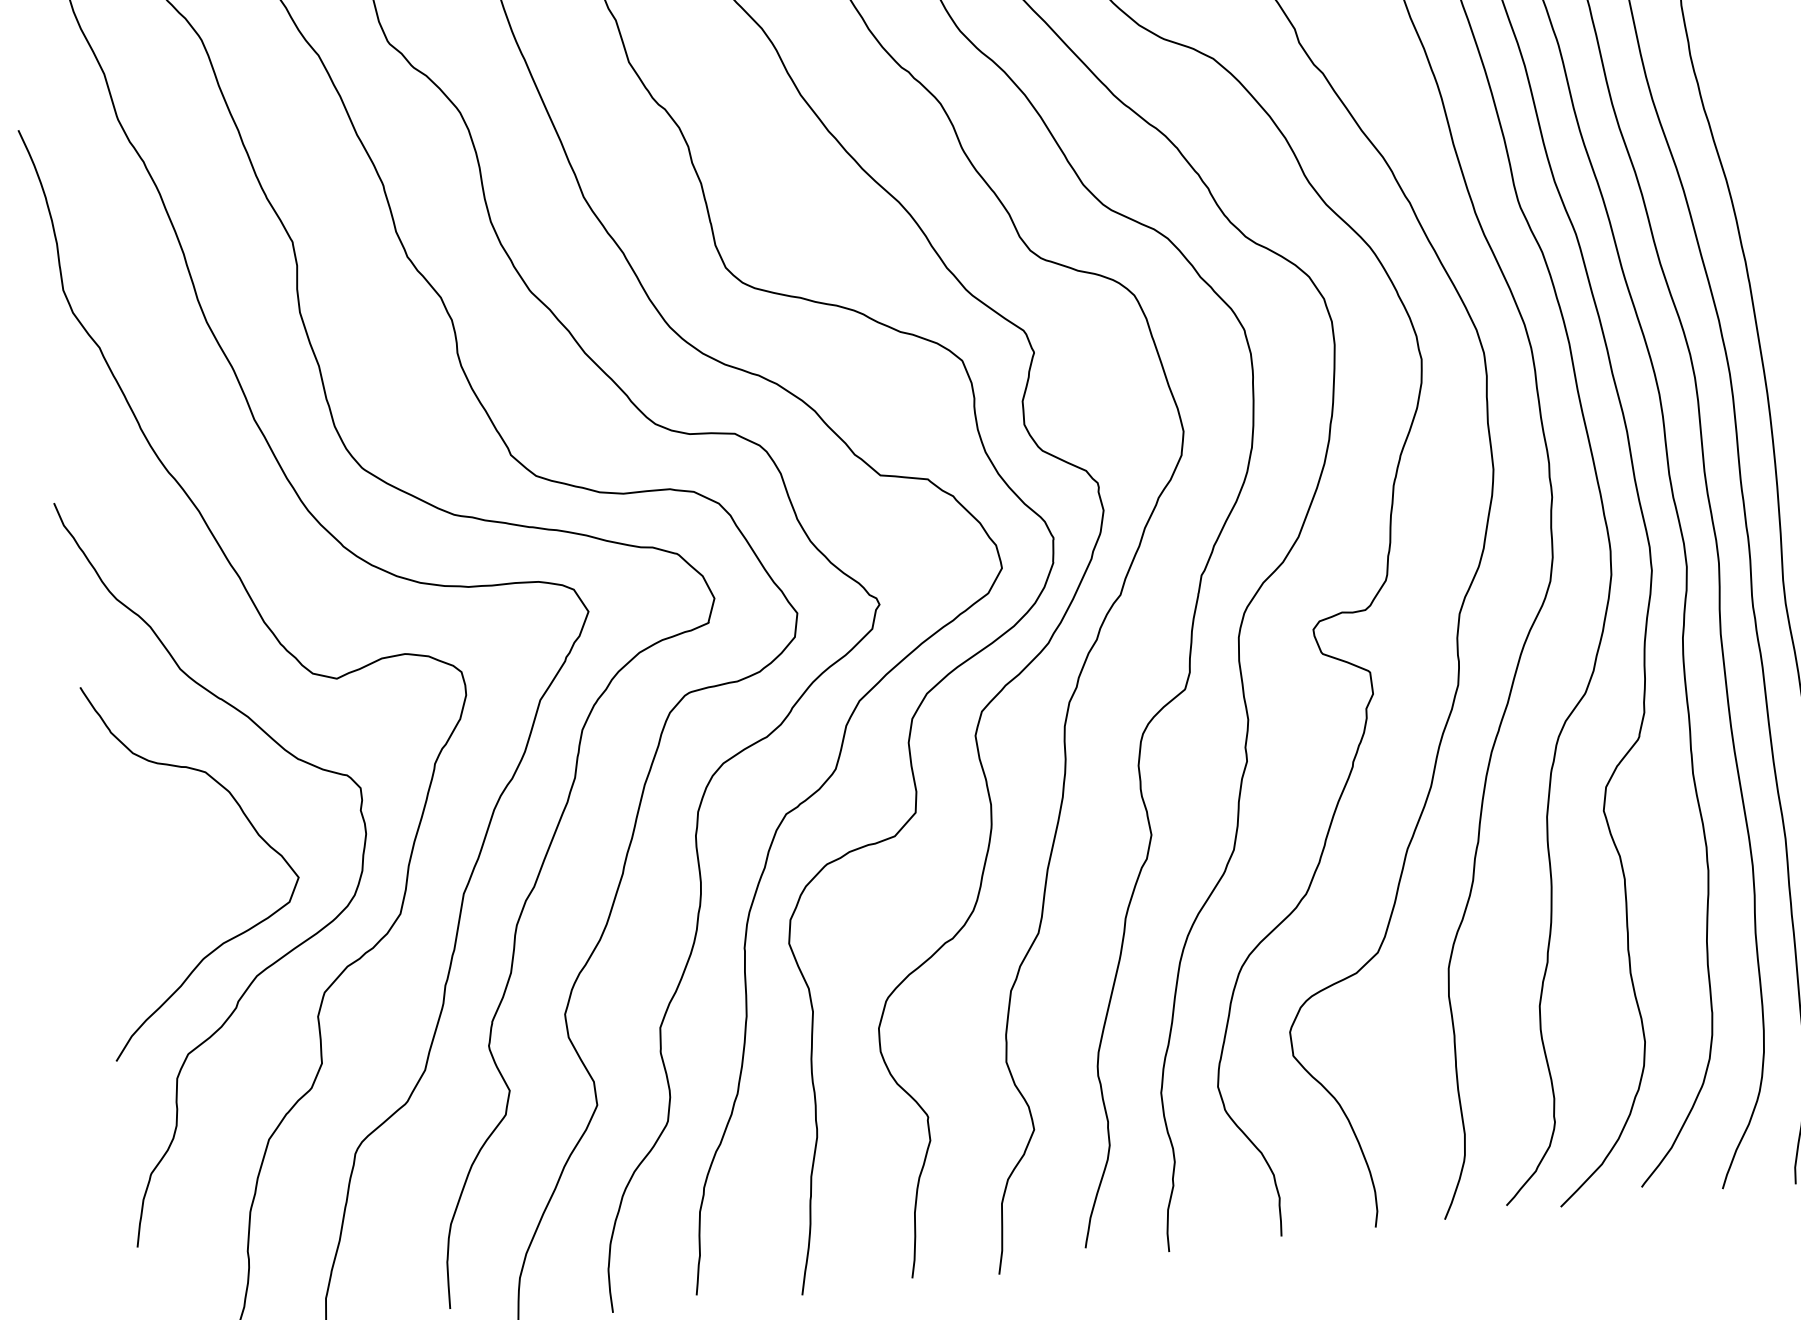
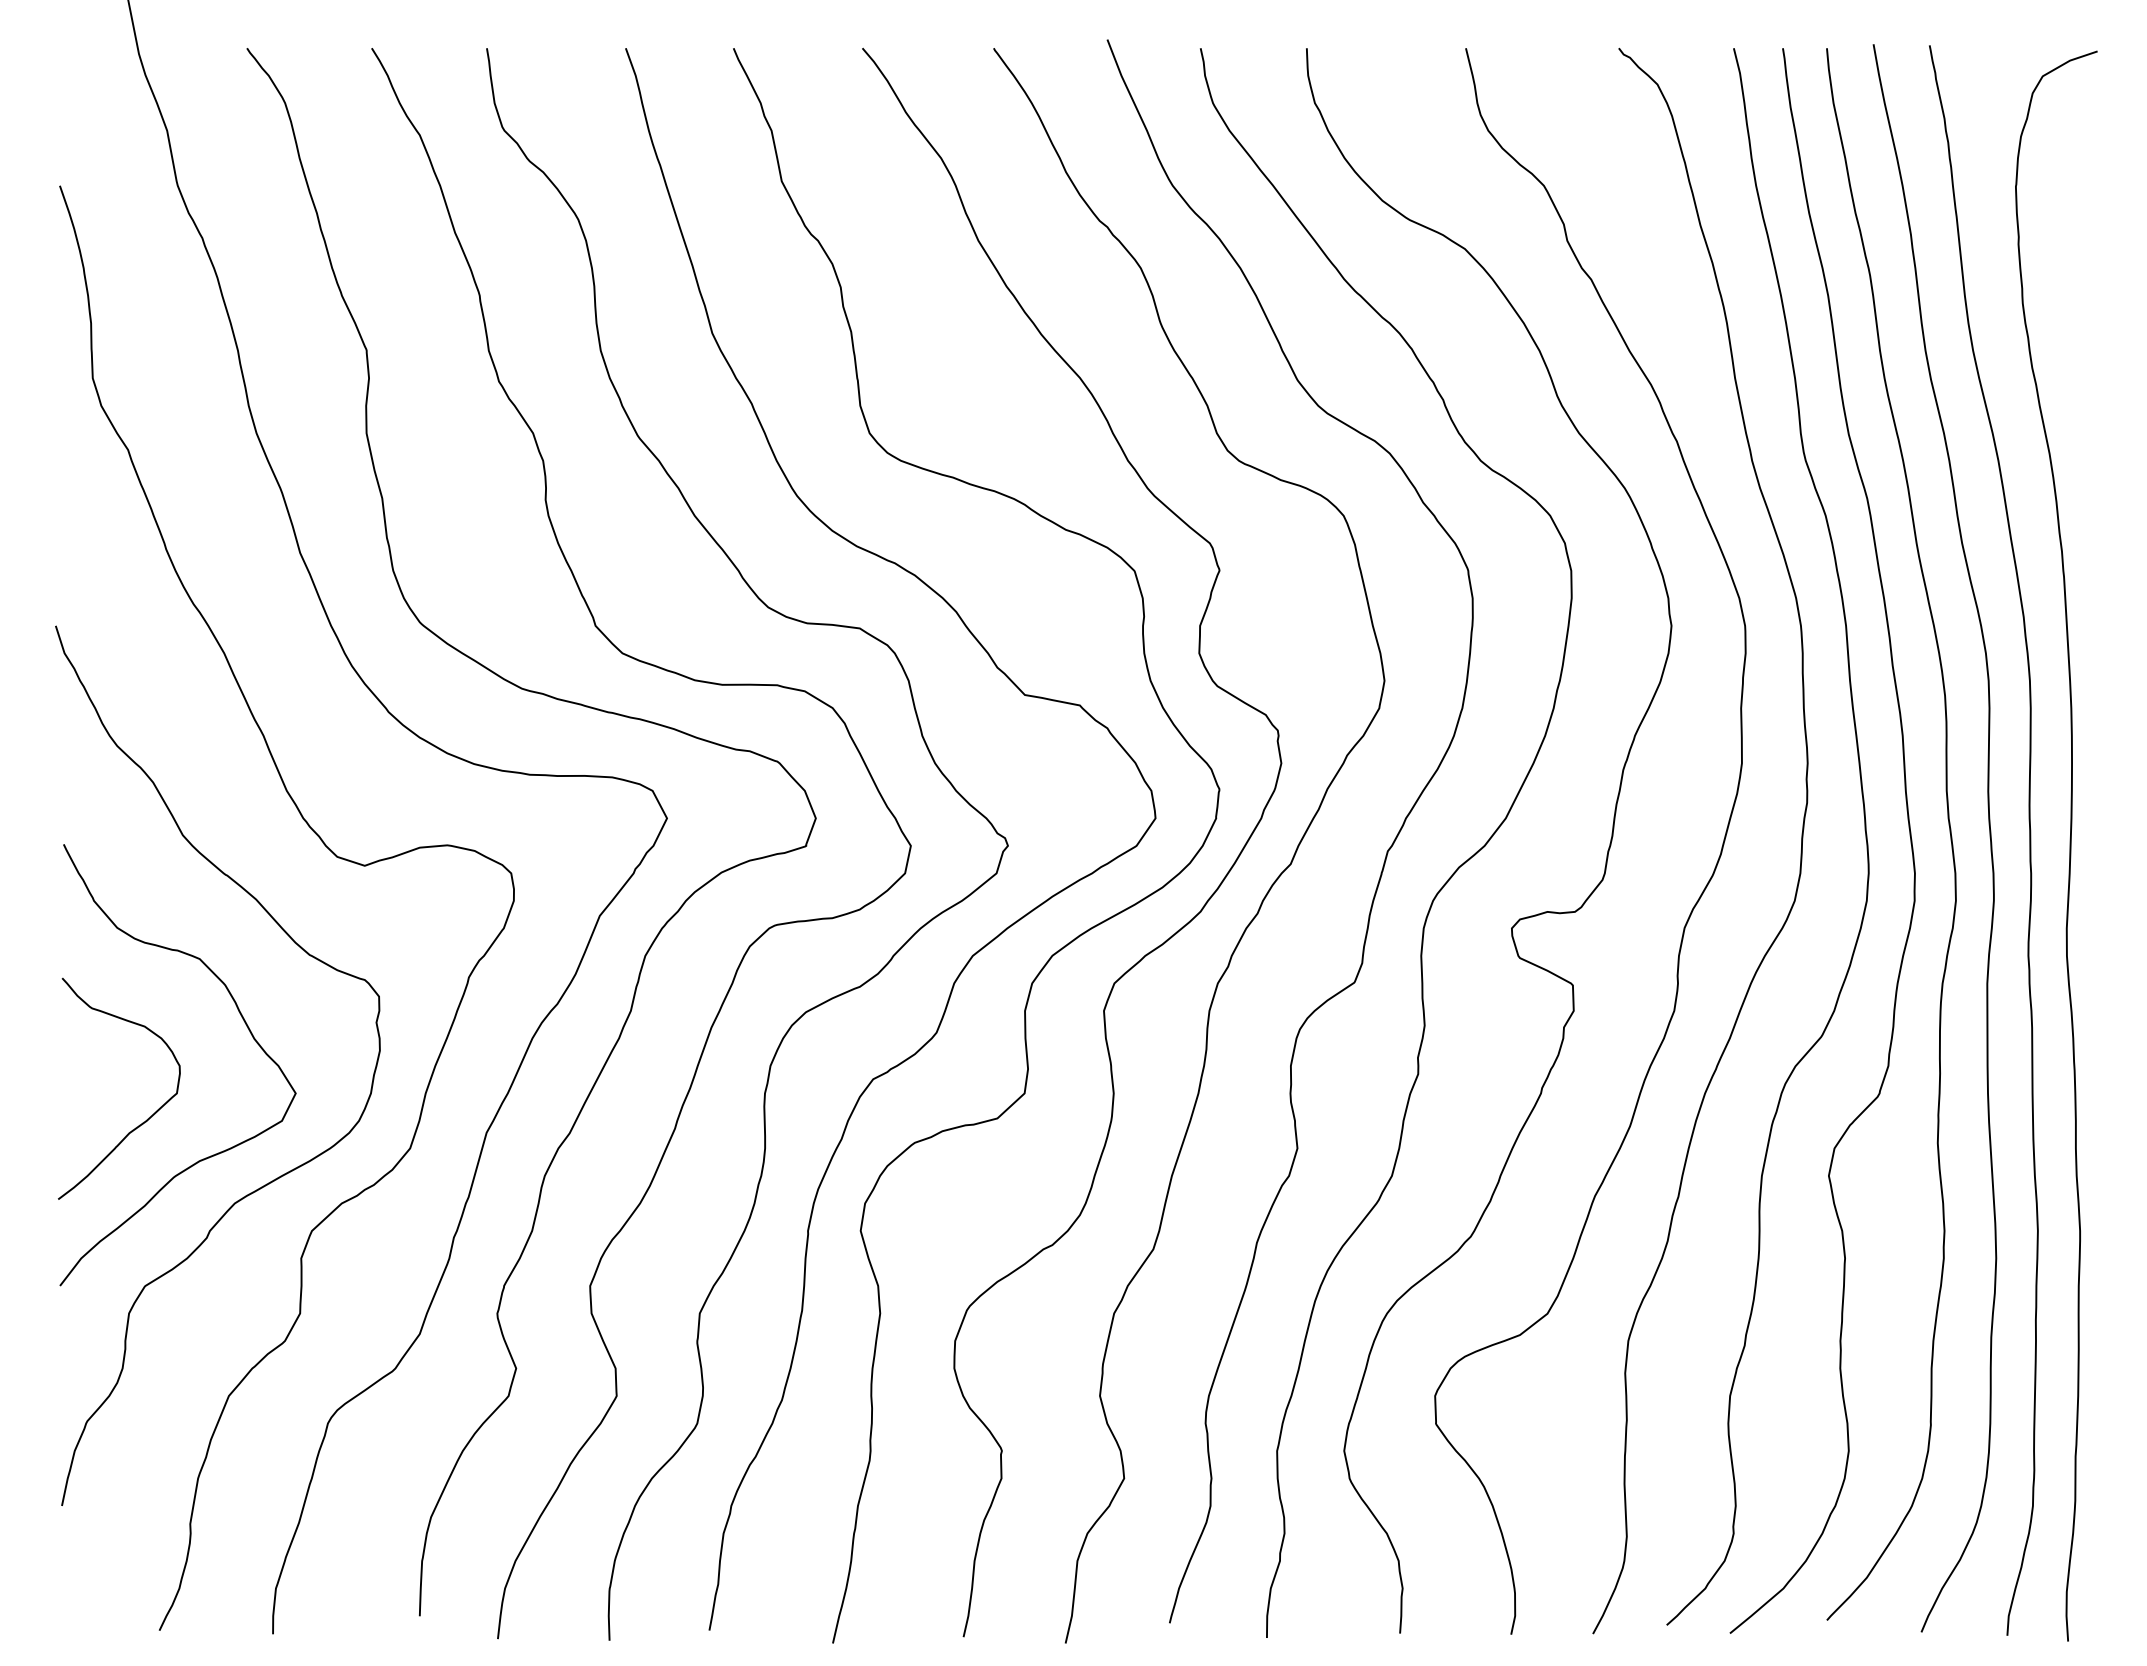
curve: (176, 911) -> (148, 1117), added

